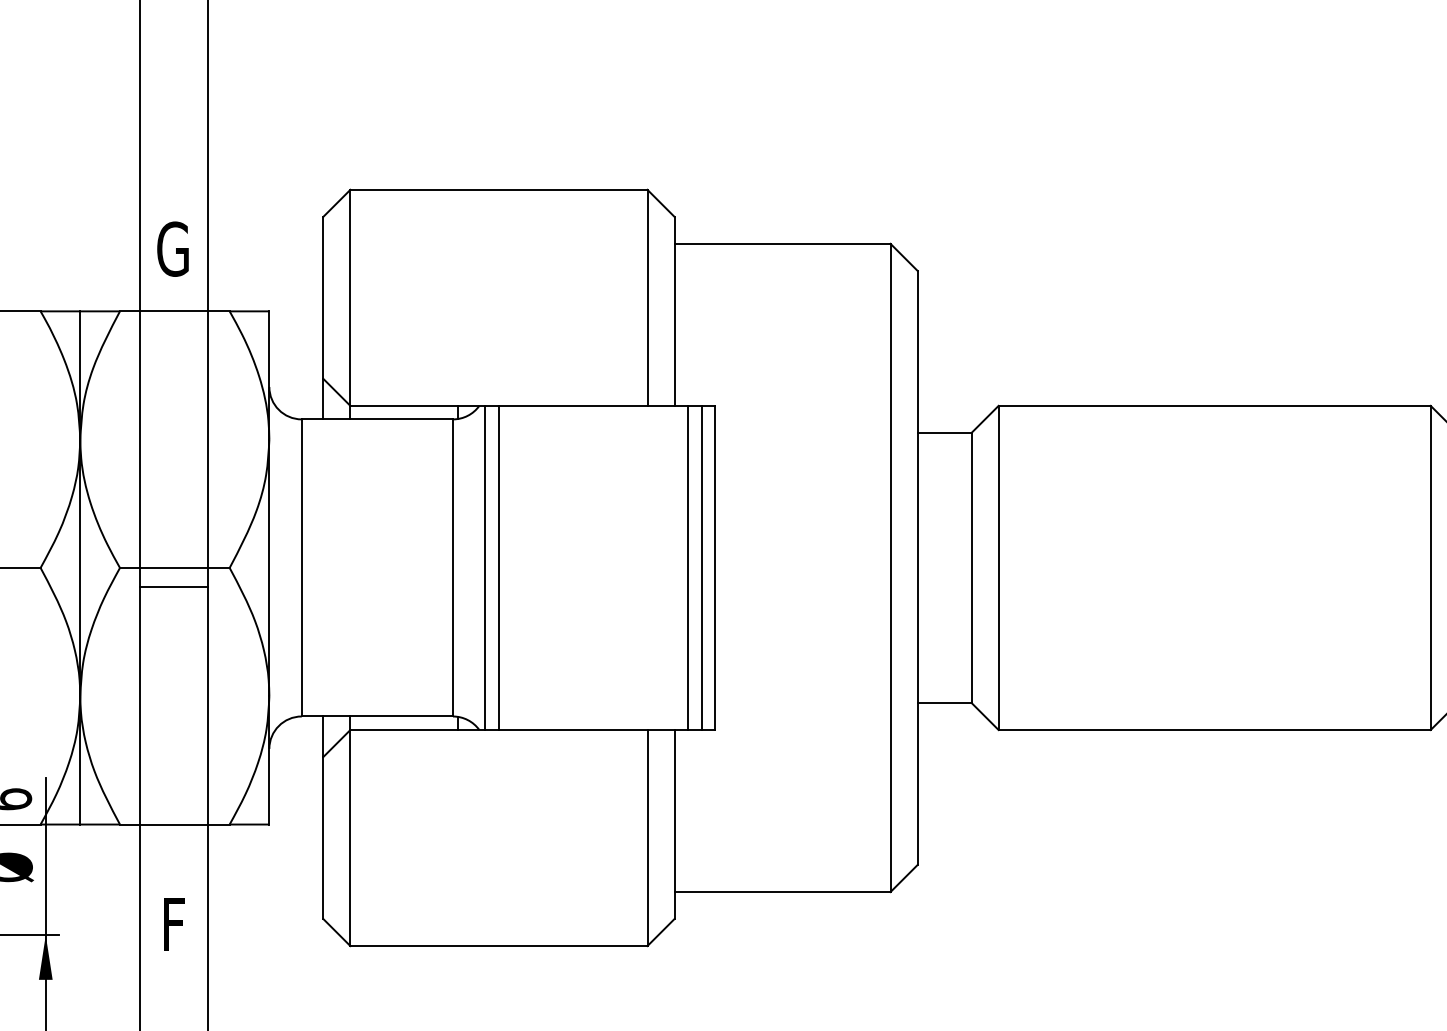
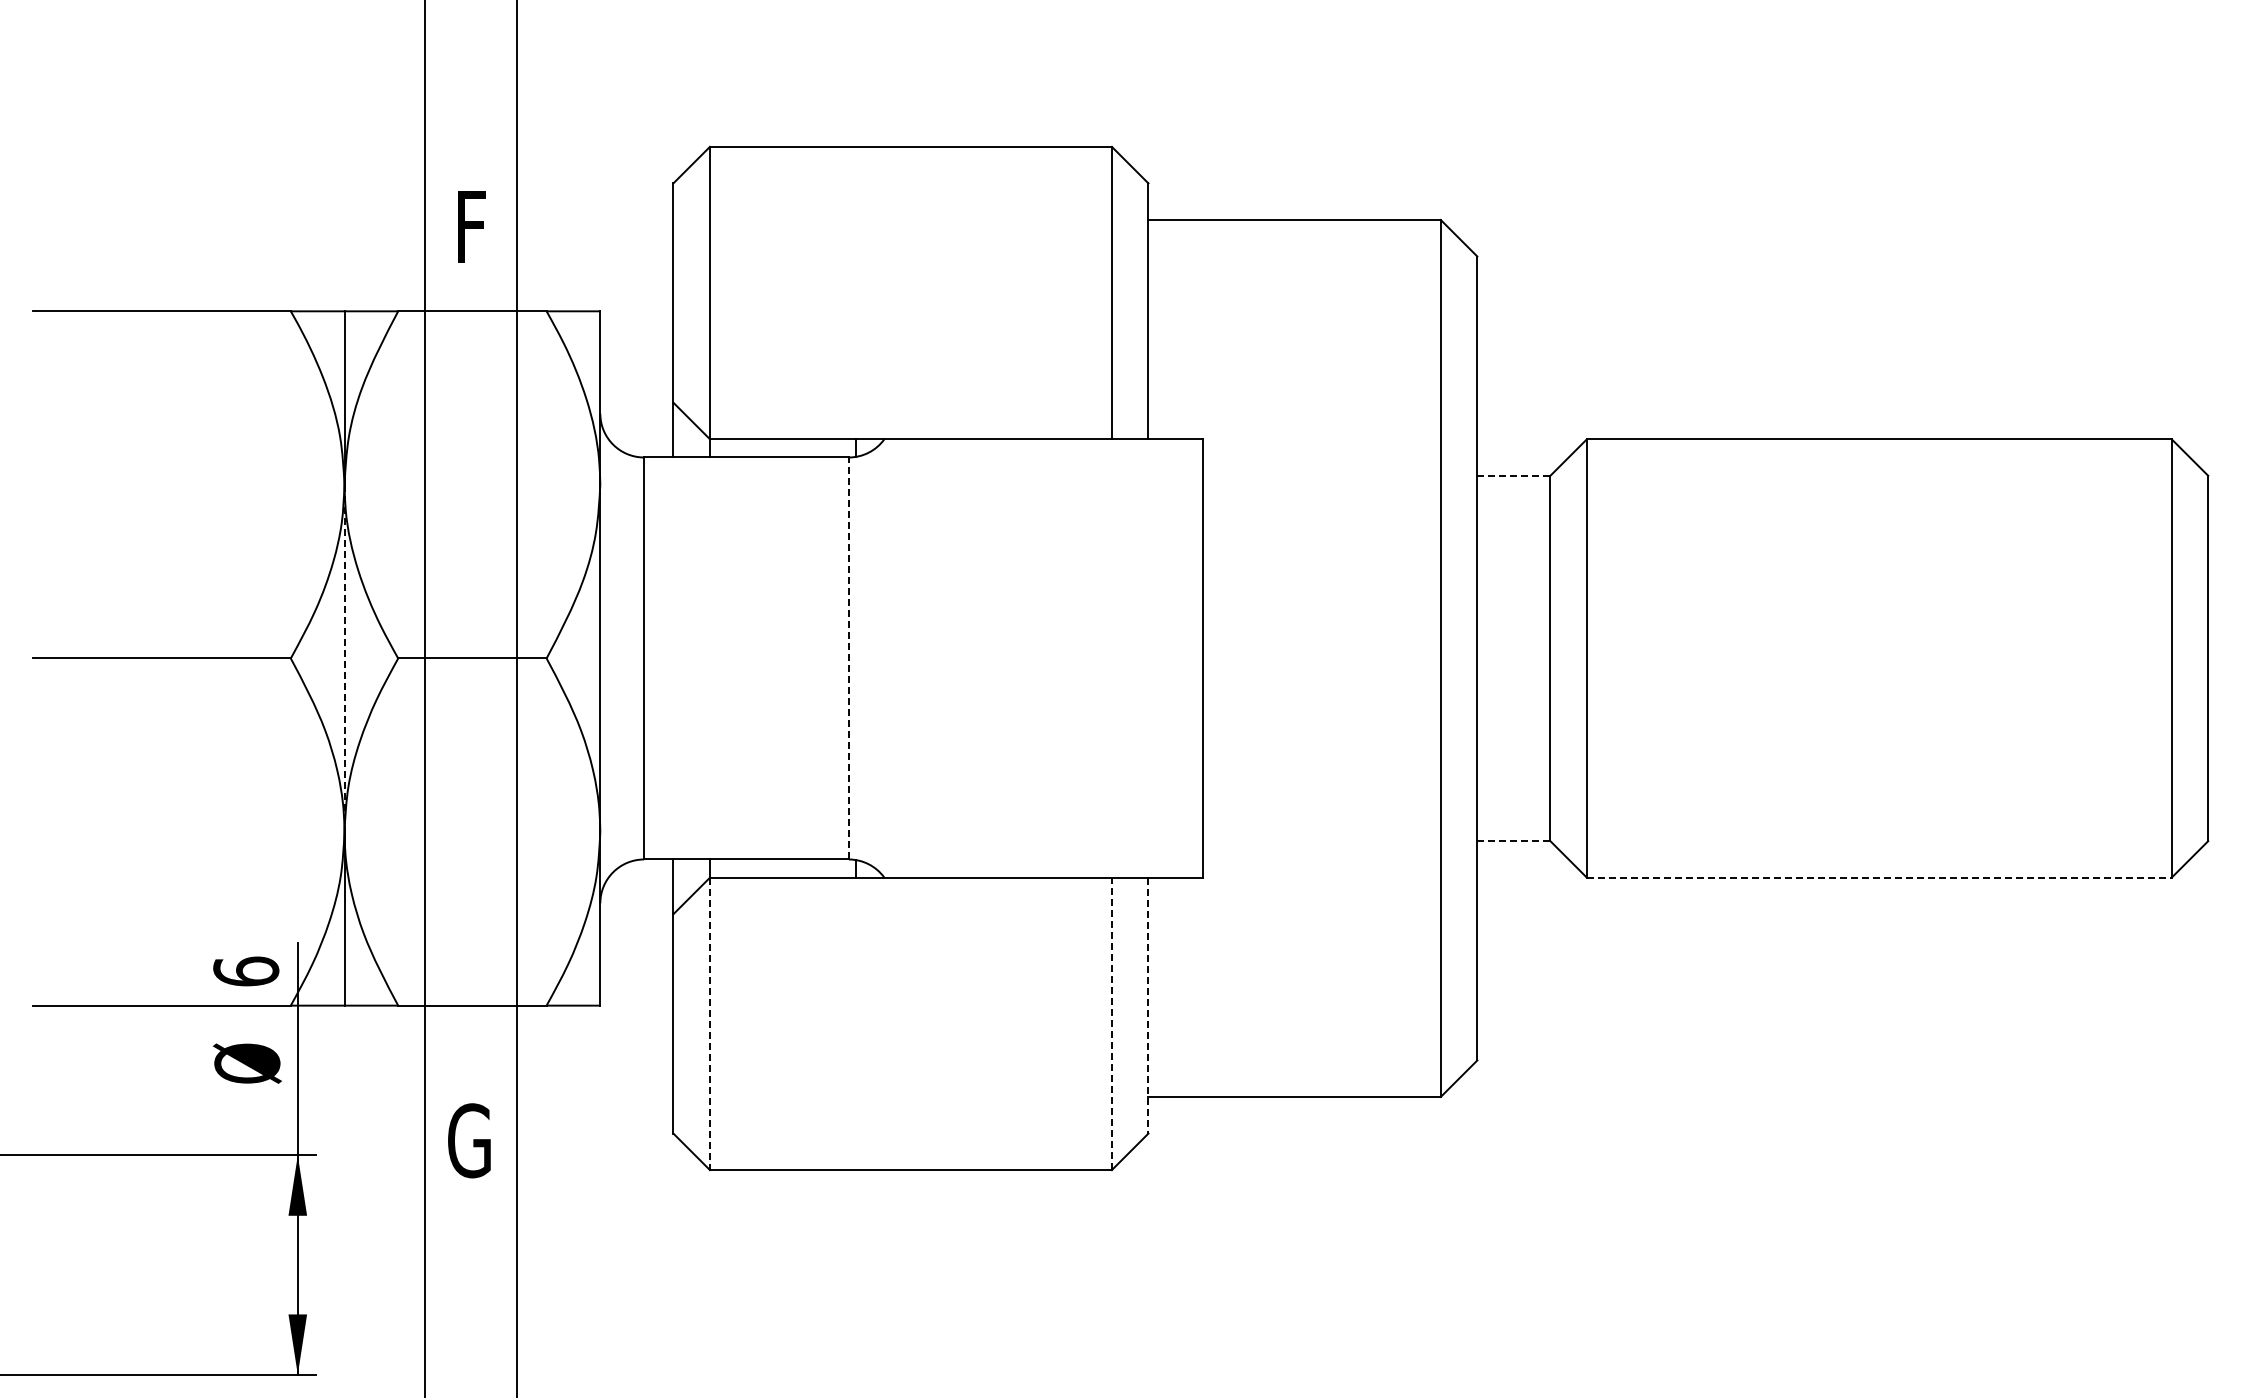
text: (172, 248) -> (469, 226), G -> F
line: (944, 432) -> (1513, 475), solid -> dashed
line: (80, 567) -> (344, 658), solid -> dashed
line: (452, 567) -> (848, 658), solid -> dashed
line: (485, 567) -> (892, 658), removed
line: (498, 567) -> (910, 658), removed
line: (687, 567) -> (1166, 658), removed
line: (701, 567) -> (1185, 658), removed
line: (173, 586) -> (470, 683), removed
line: (944, 703) -> (1513, 841), solid -> dashed
line: (1214, 729) -> (1879, 877), solid -> dashed
line: (674, 824) -> (1148, 1005), solid -> dashed
line: (647, 837) -> (1111, 1023), solid -> dashed
line: (350, 838) -> (709, 1024), solid -> dashed
text: (172, 924) -> (469, 1140), F -> G

